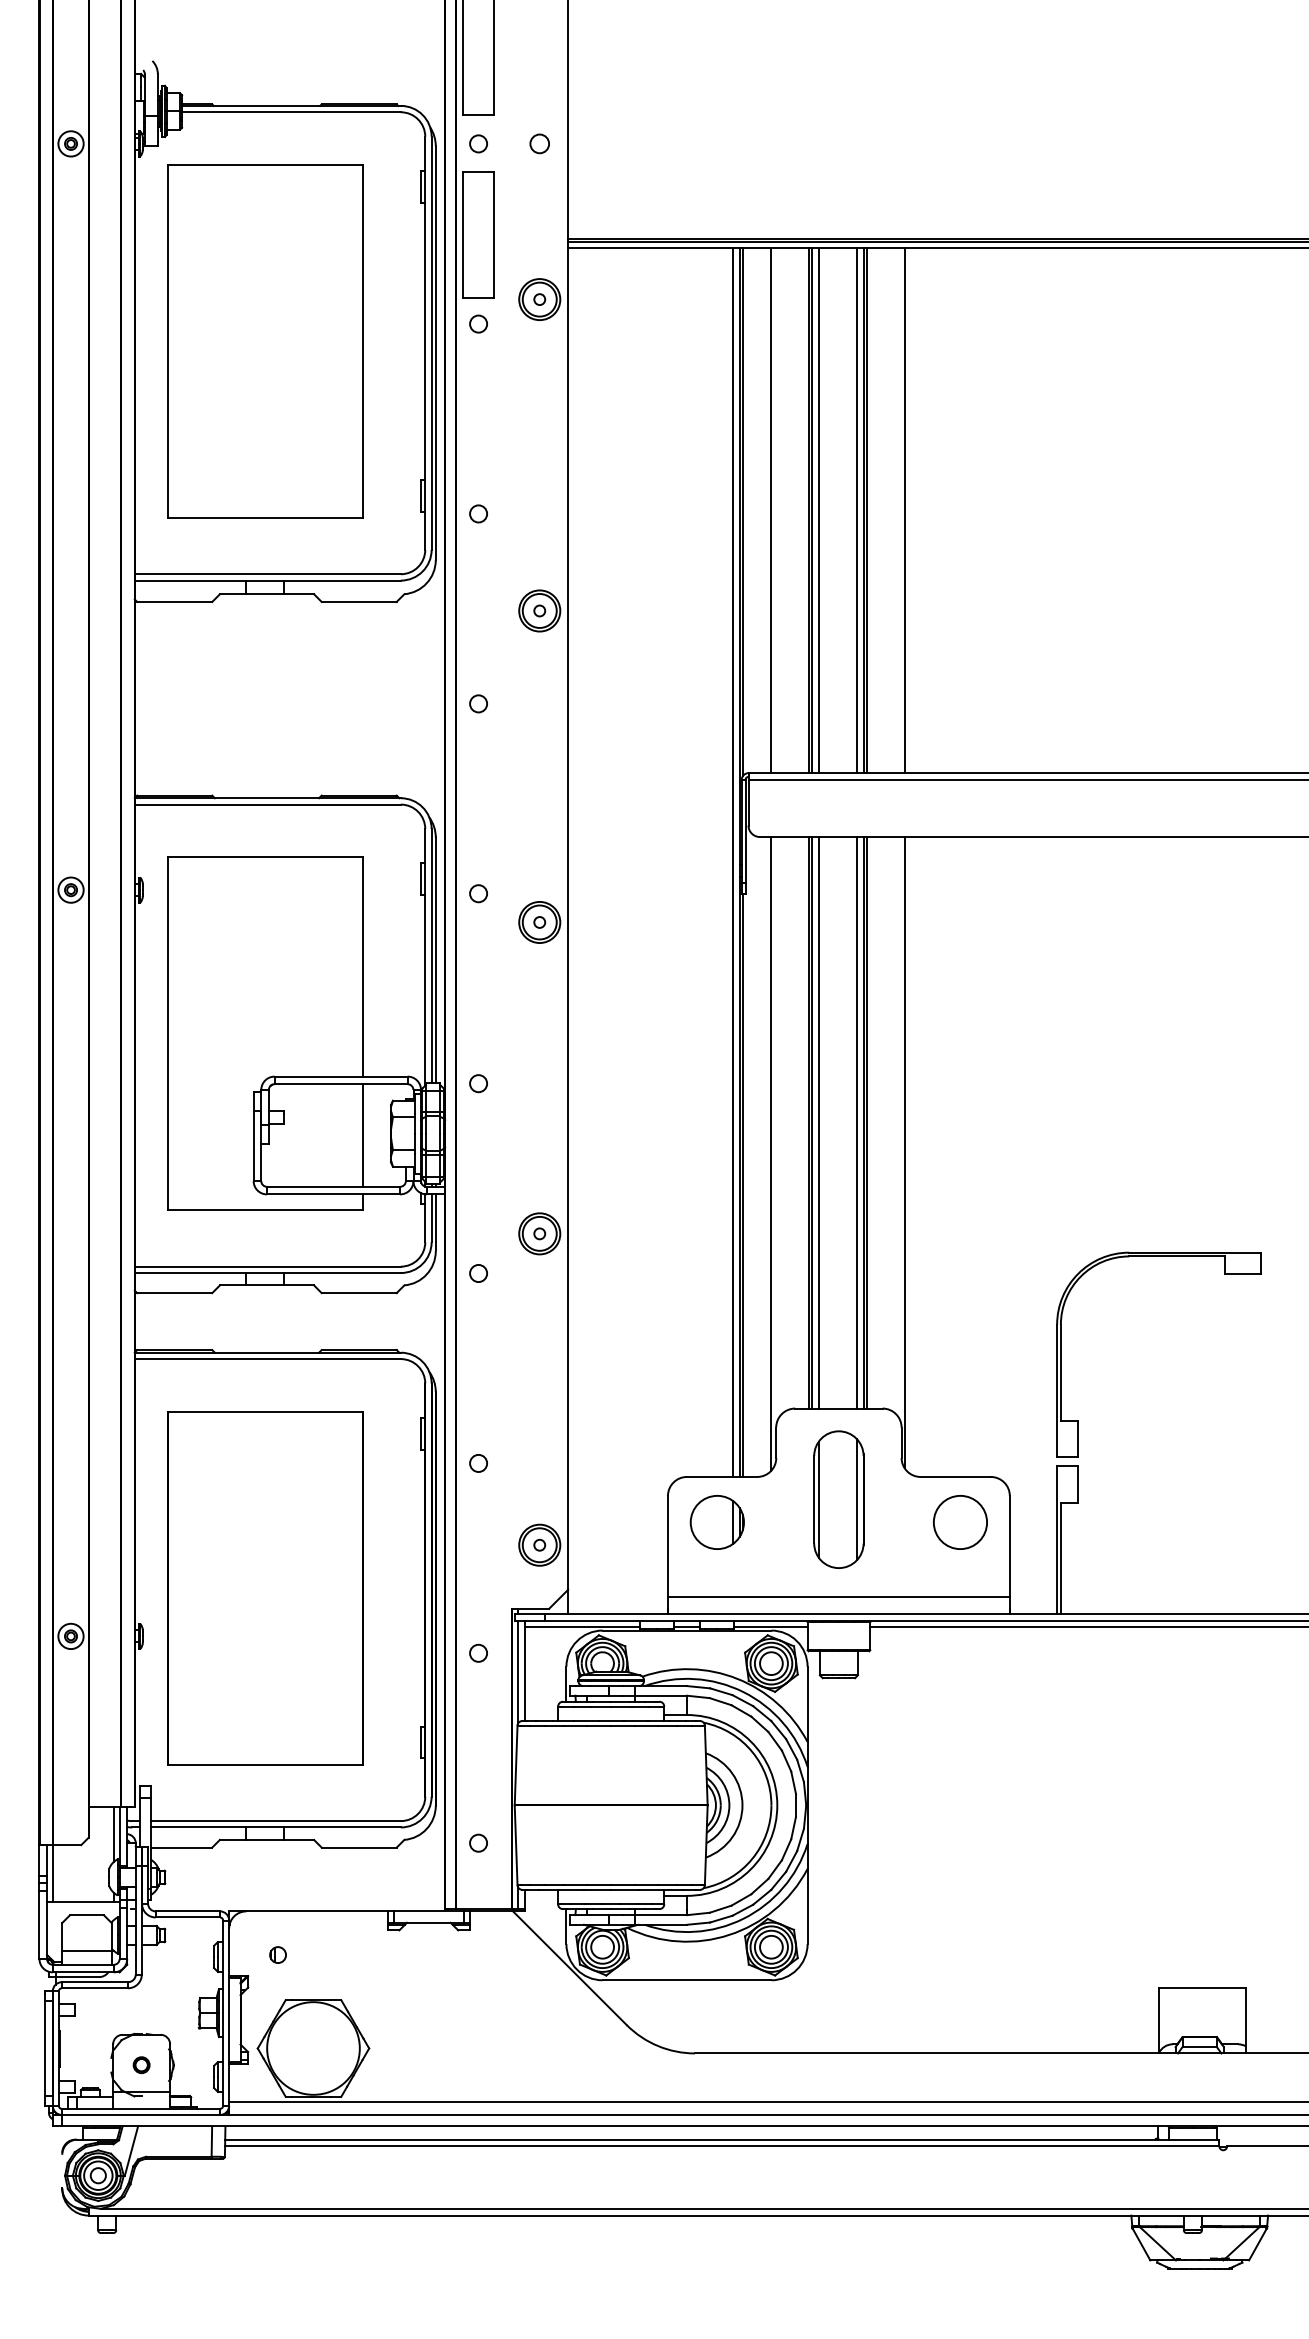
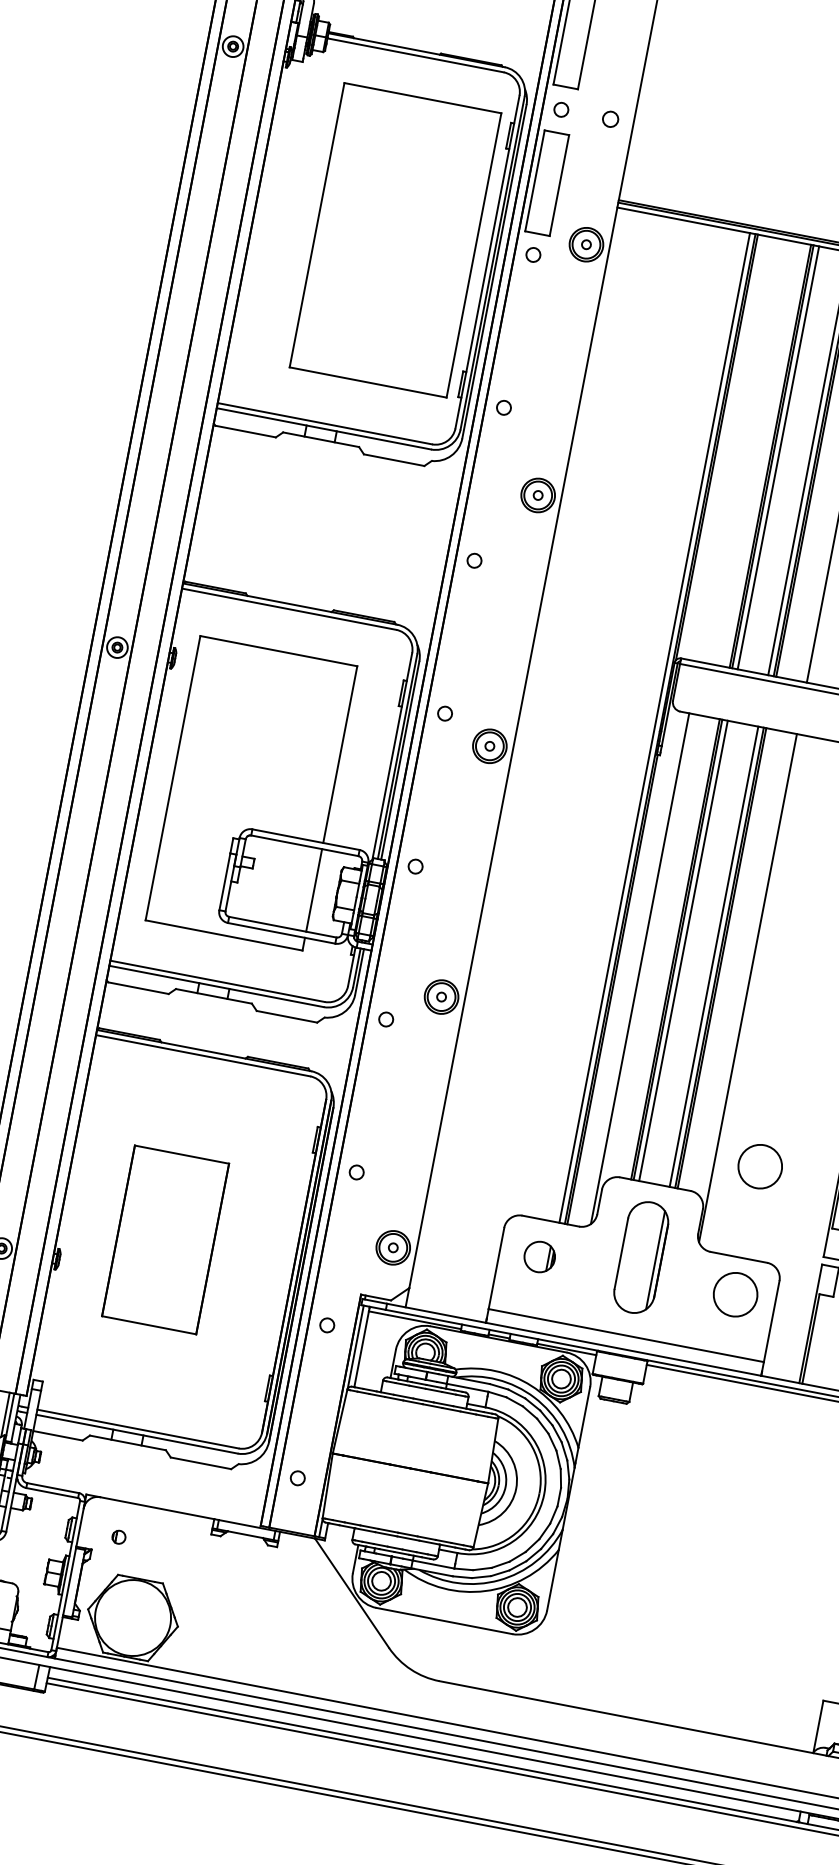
part: (265, 341) -> (395, 240), moved
line: (770, 510) -> (739, 450), removed
circle: (960, 1363) -> (760, 1166), added
line: (818, 1499) -> (624, 1254), removed
part: (716, 1522) -> (539, 1256), size x0.7
part: (265, 1588) -> (165, 1240), size x0.6

